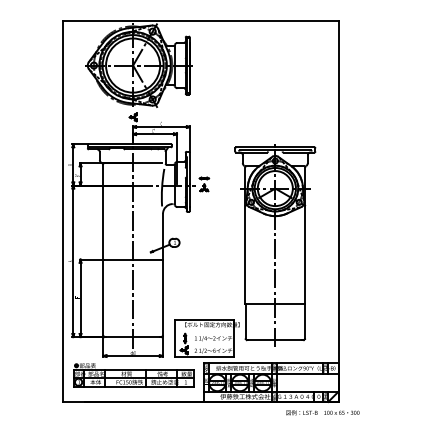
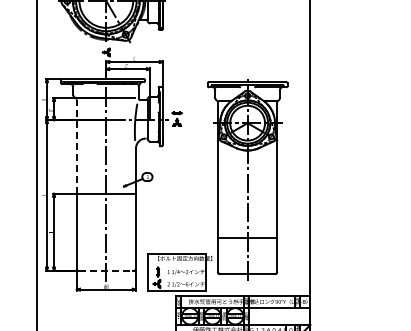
line: (103, 211) -> (76, 145), solid -> dashed
line: (133, 337) -> (106, 271), solid -> dashed
part: (133, 375) -> (106, 308), removed

